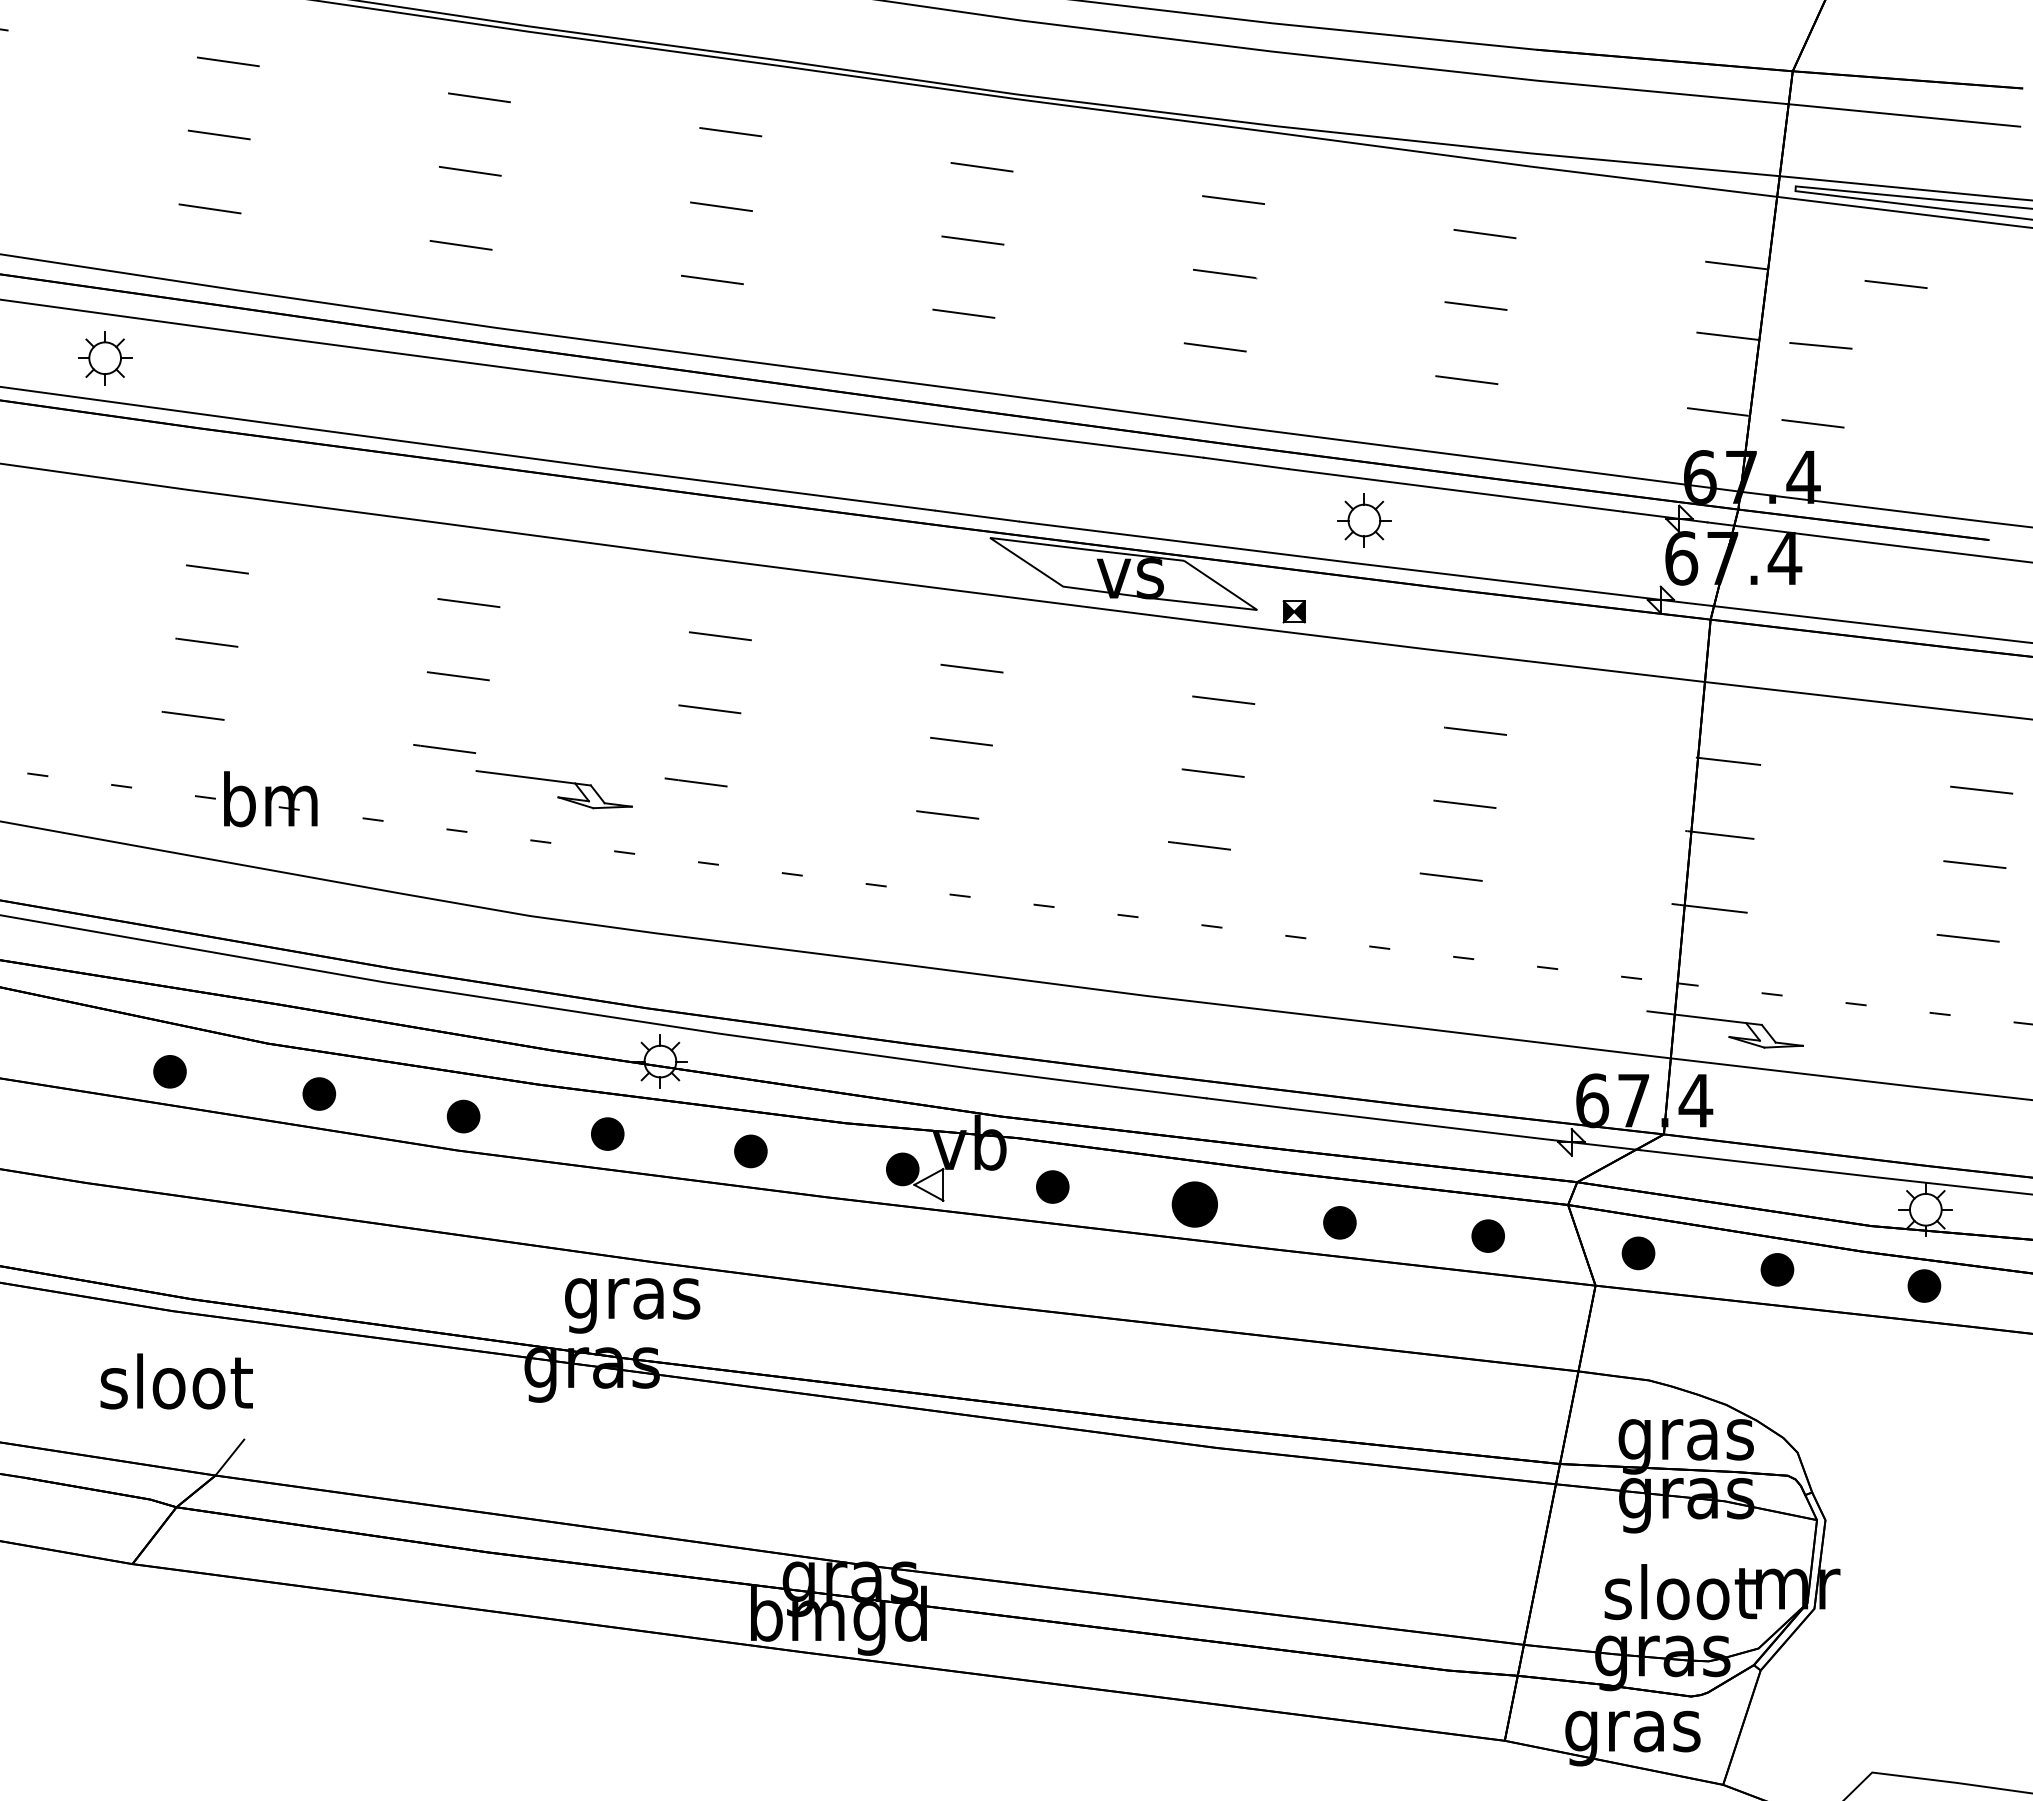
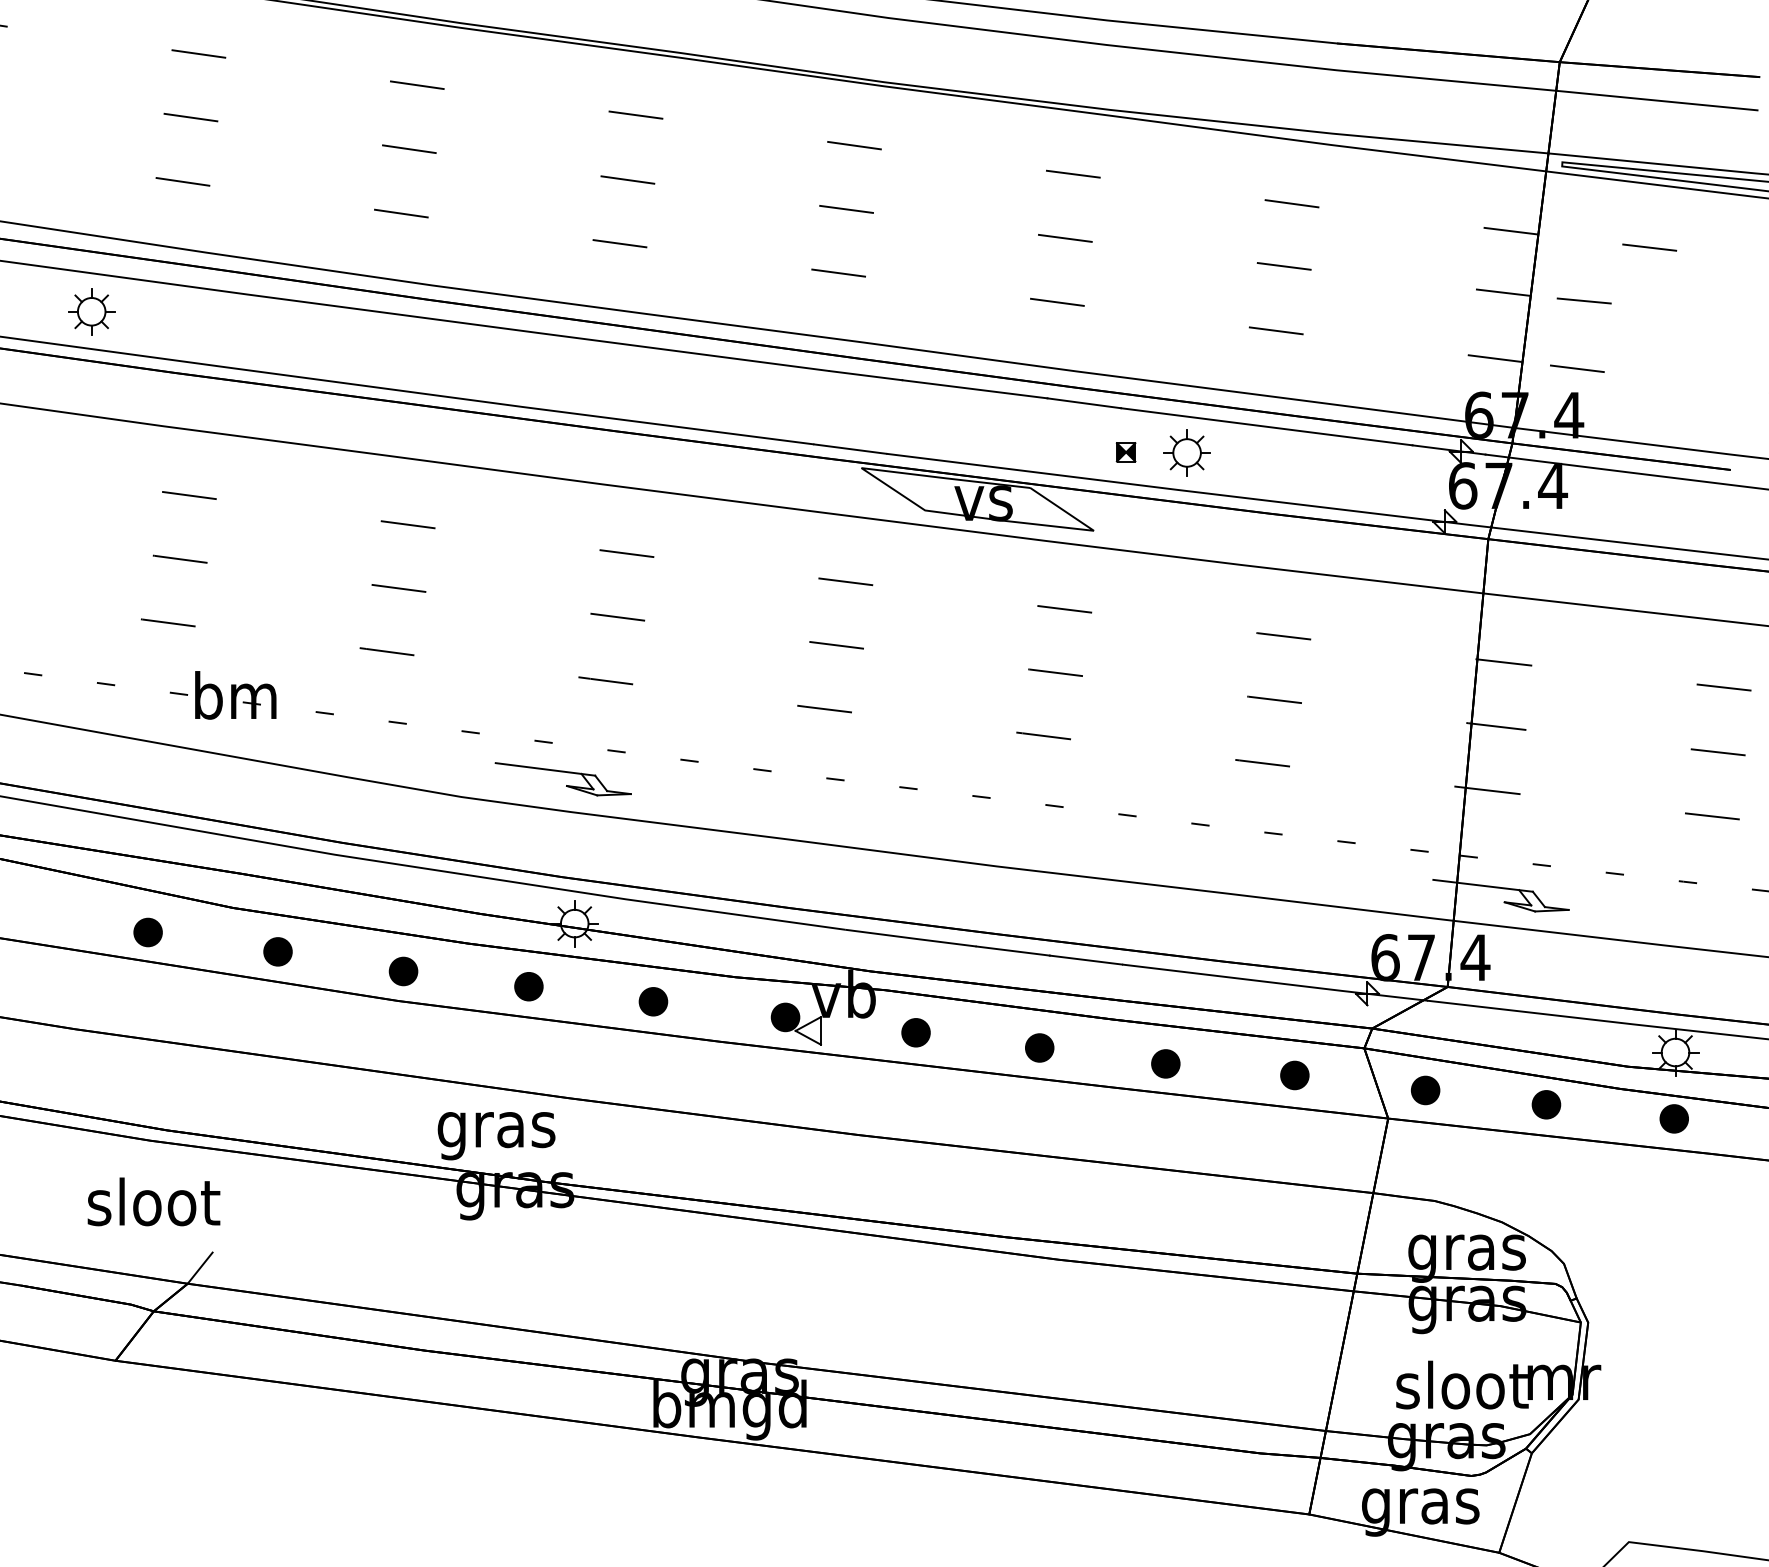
part: (1293, 611) -> (1125, 452), moved
part: (556, 782) -> (565, 773), moved
part: (1194, 1204) -> (1039, 1047), size x0.71
text: (632, 1305) -> (496, 1135), moved

